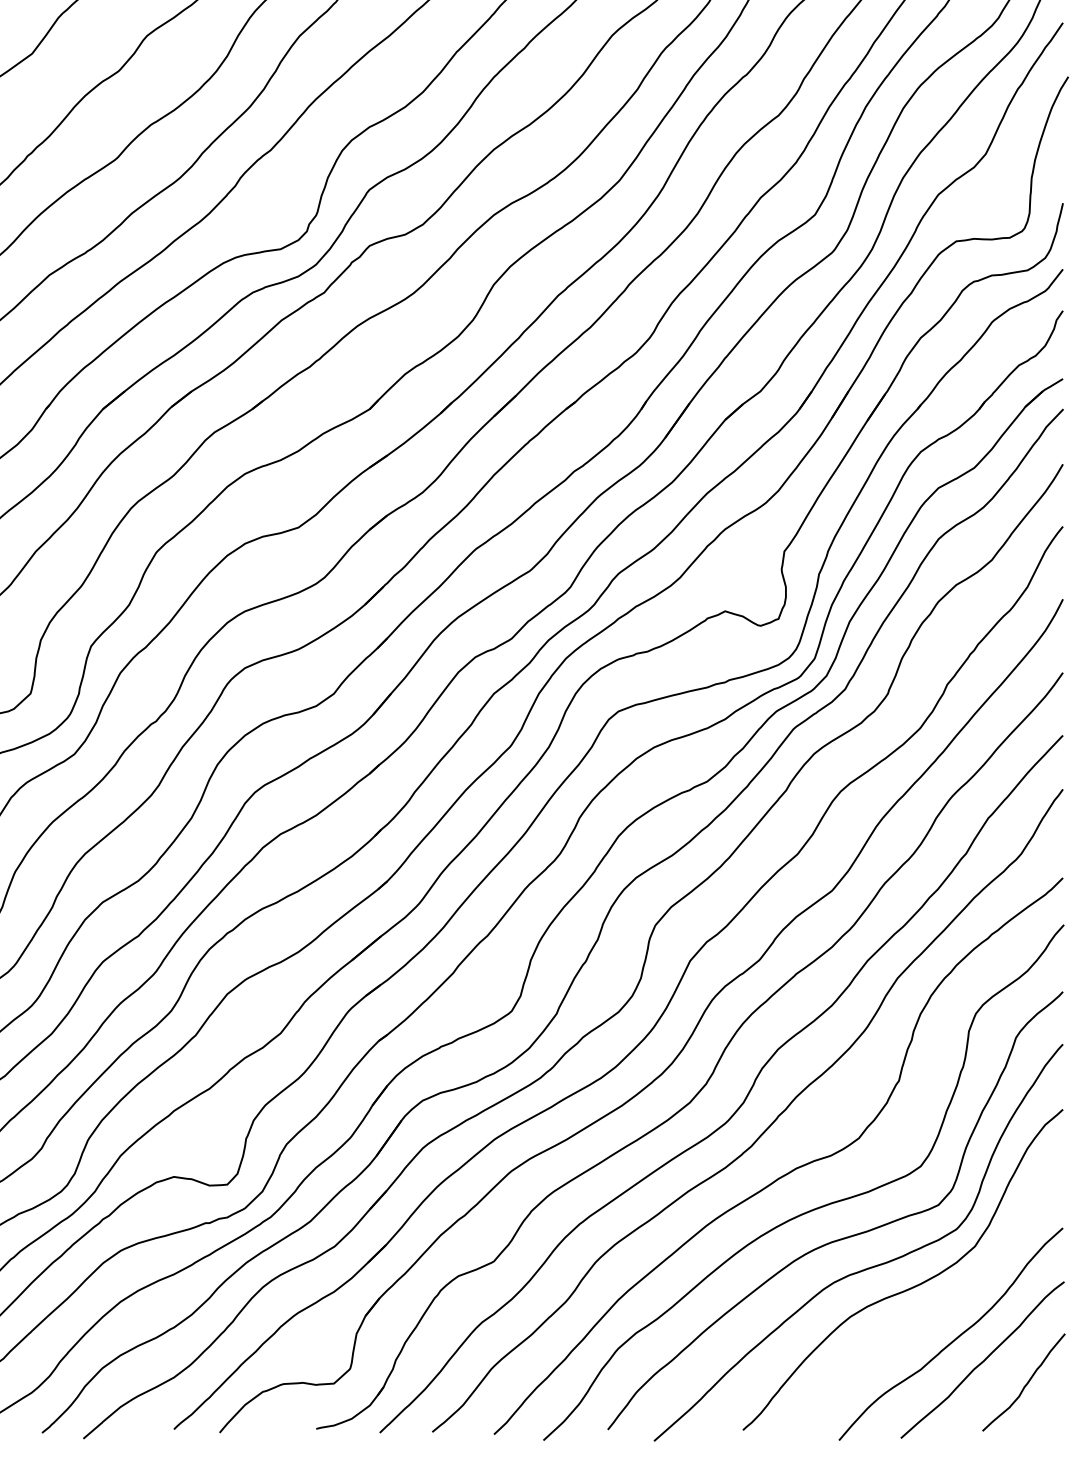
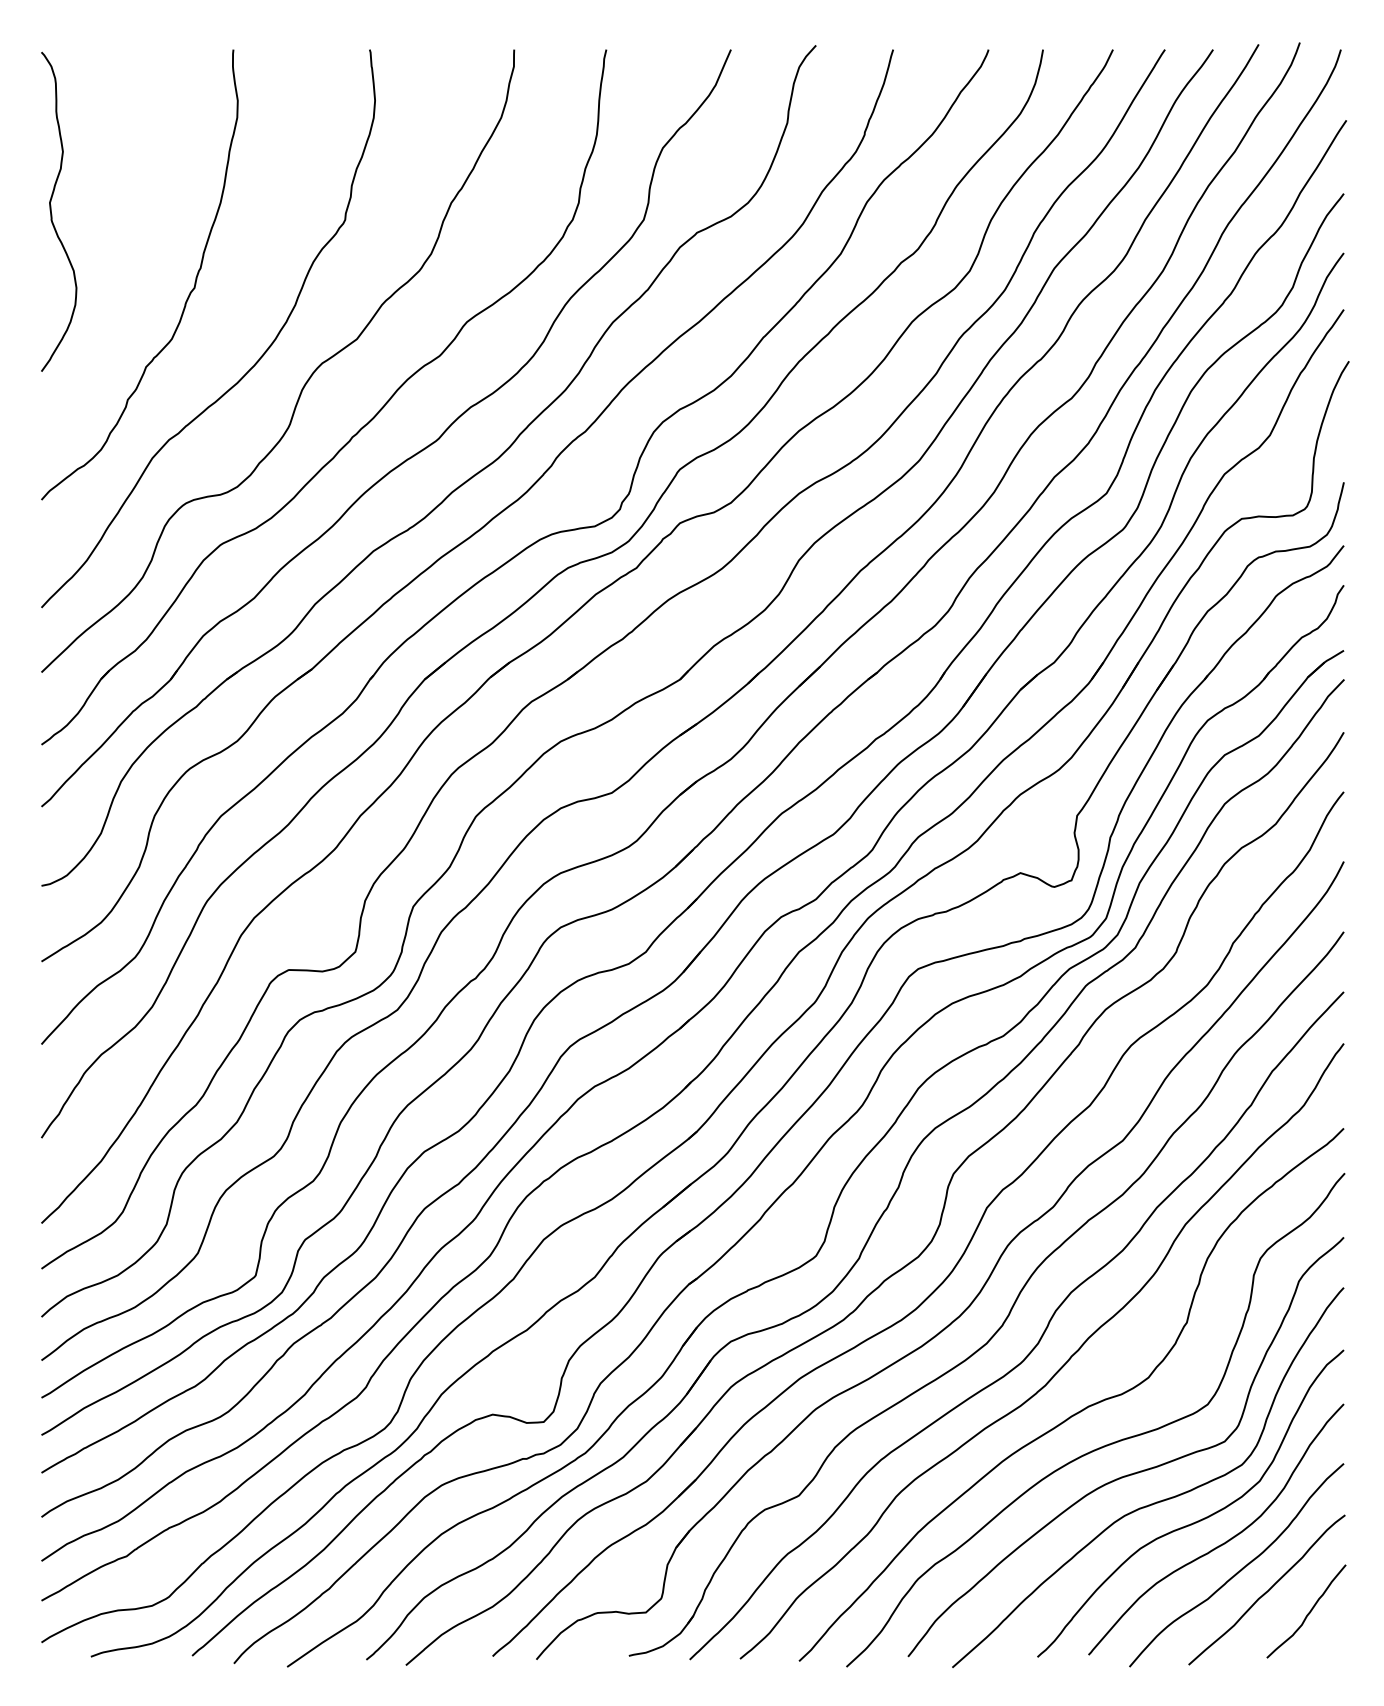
curve: (939, 1309) -> (1225, 1541), added

